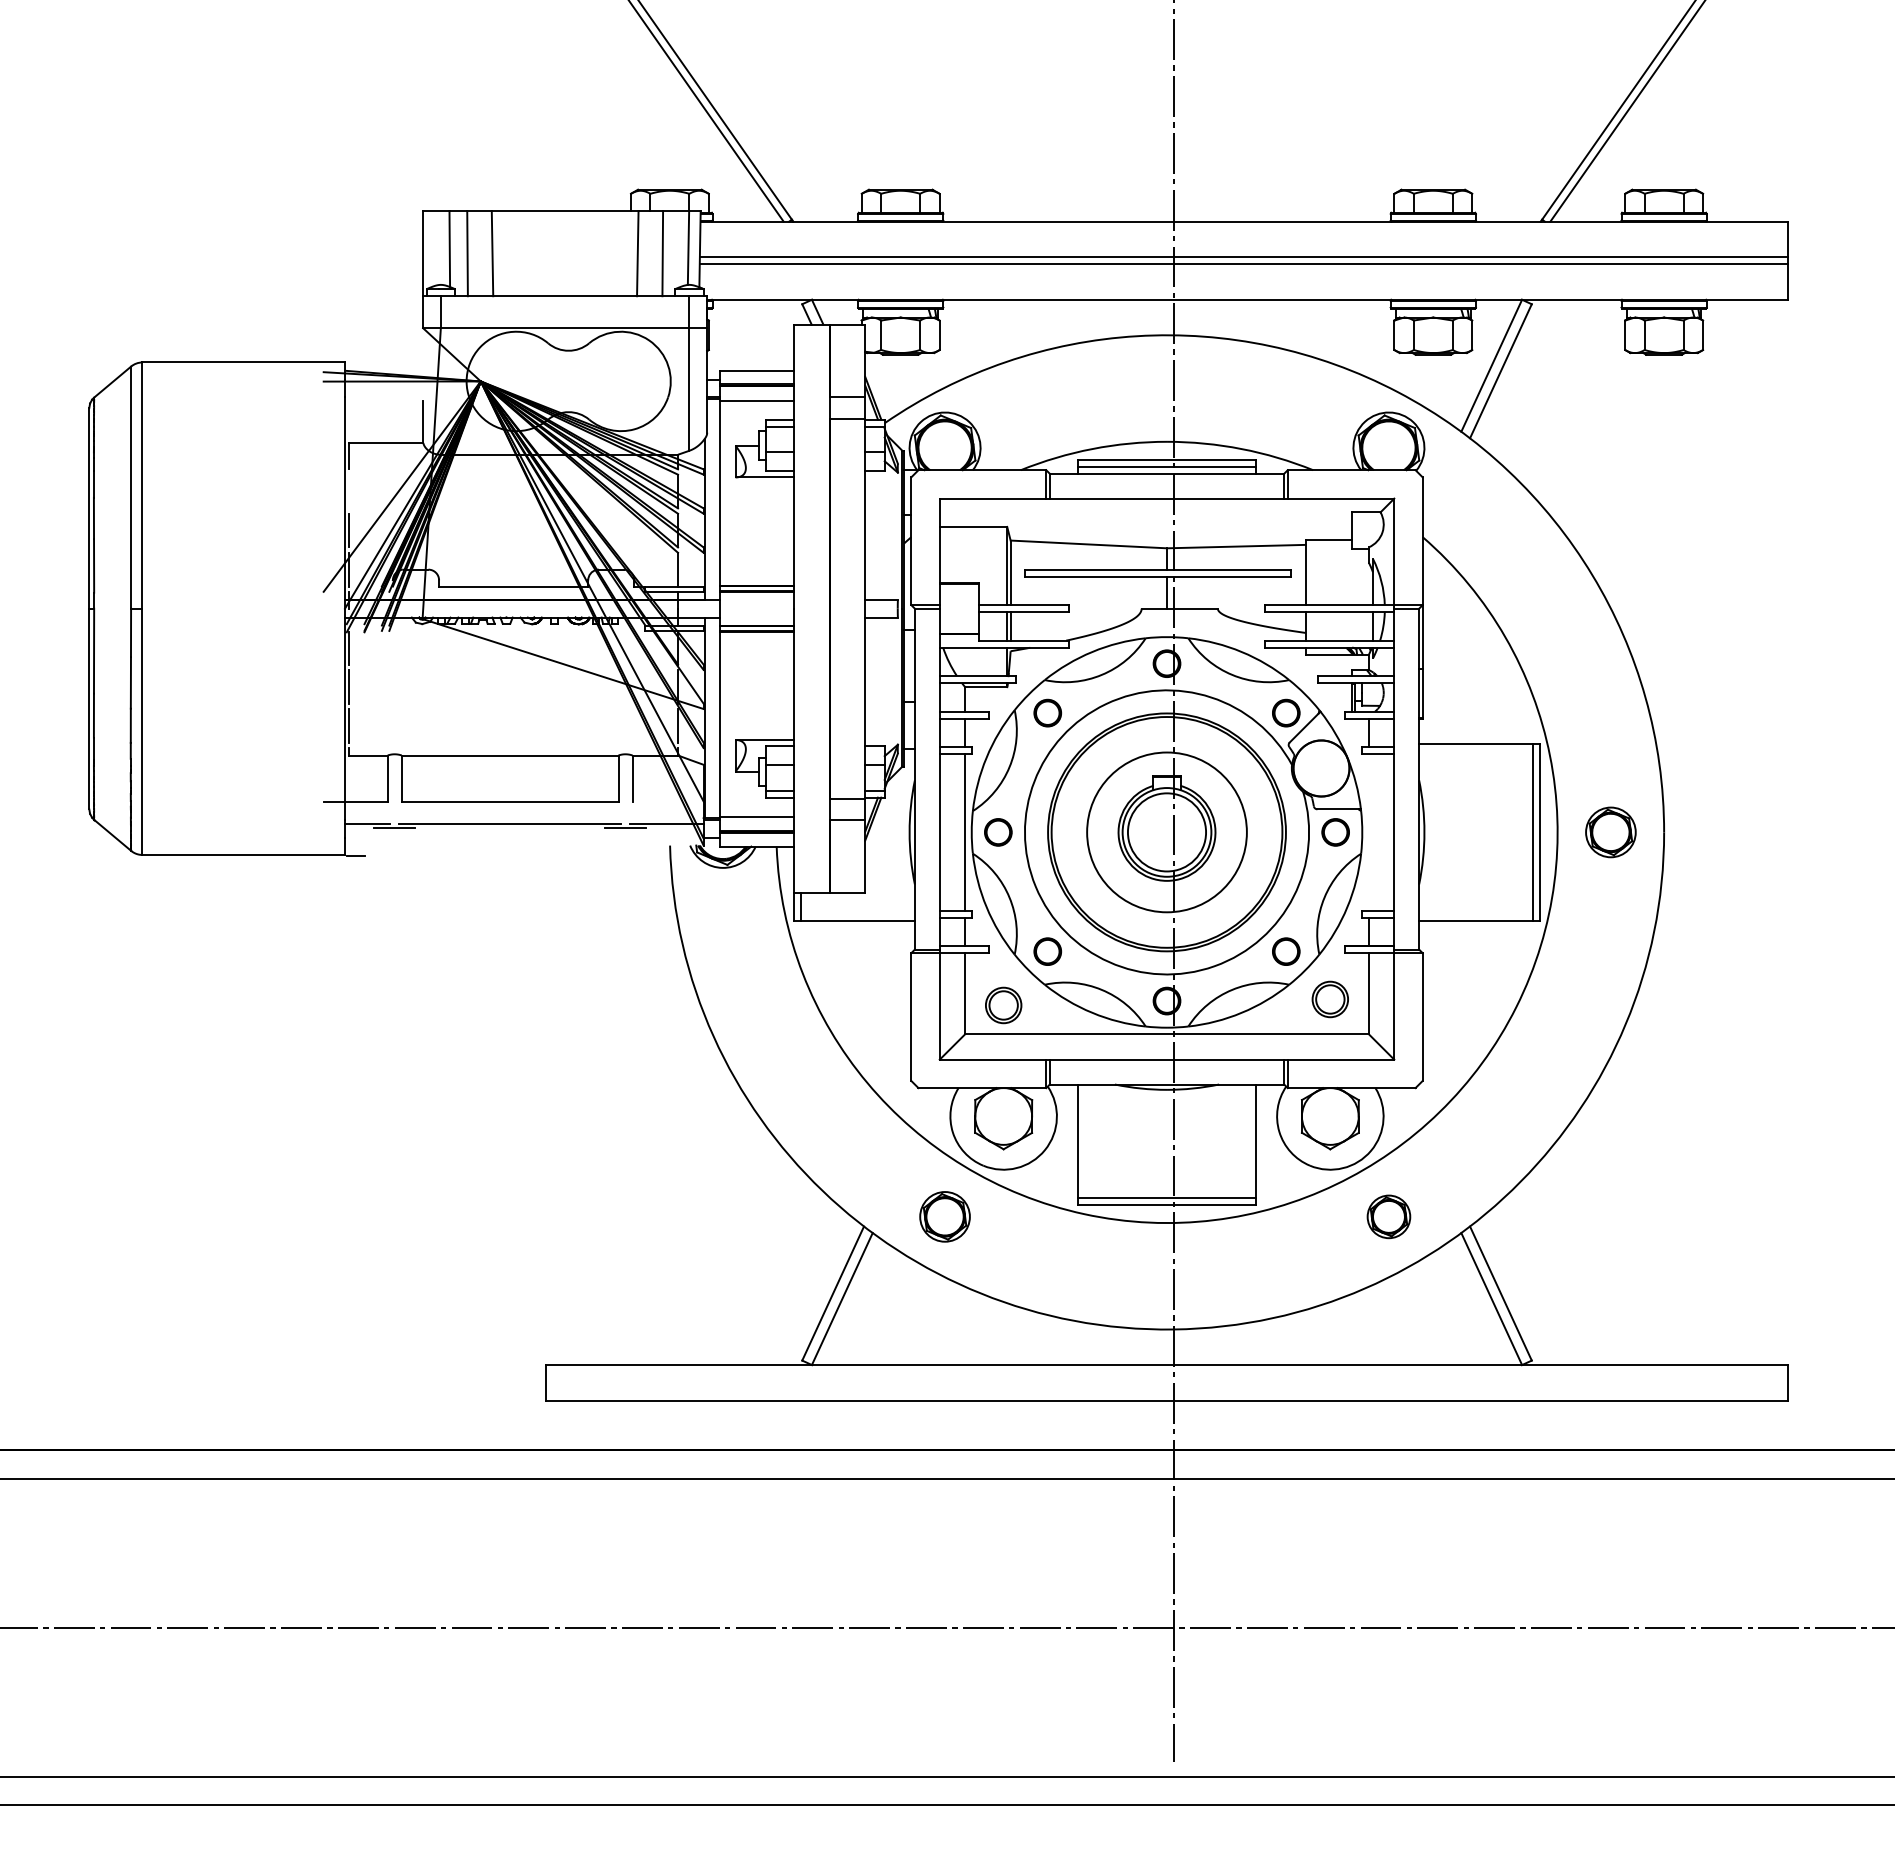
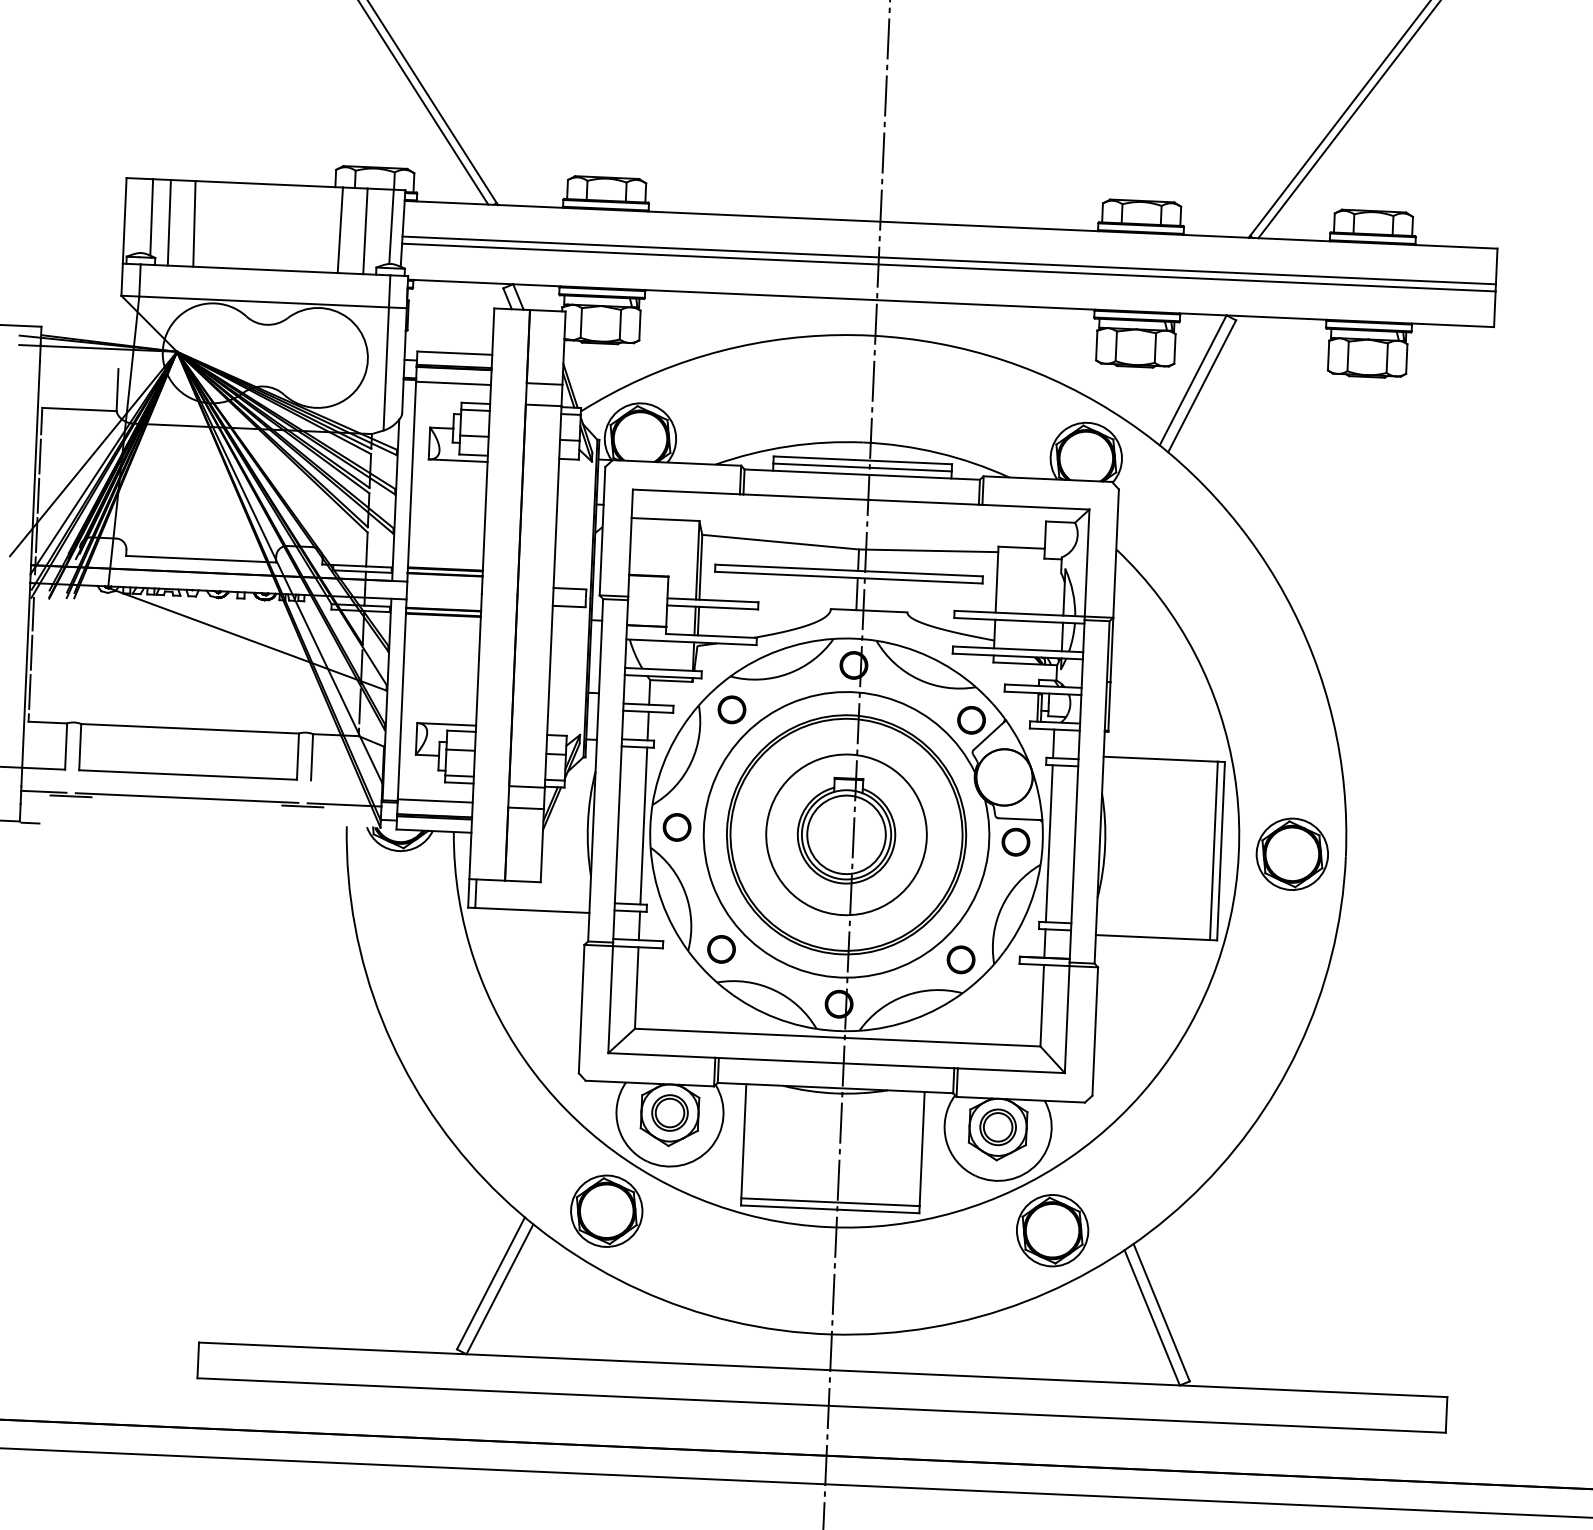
line: (349, 491) -> (40, 456), added
line: (1368, 832) -> (1048, 843), added
part: (1610, 832) -> (1291, 854), size x1.43
part: (1329, 999) -> (997, 1127), moved
part: (1003, 1005) -> (669, 1113), moved
part: (944, 1216) -> (606, 1210), size x1.43
part: (1388, 1216) -> (1052, 1230), size x1.67

